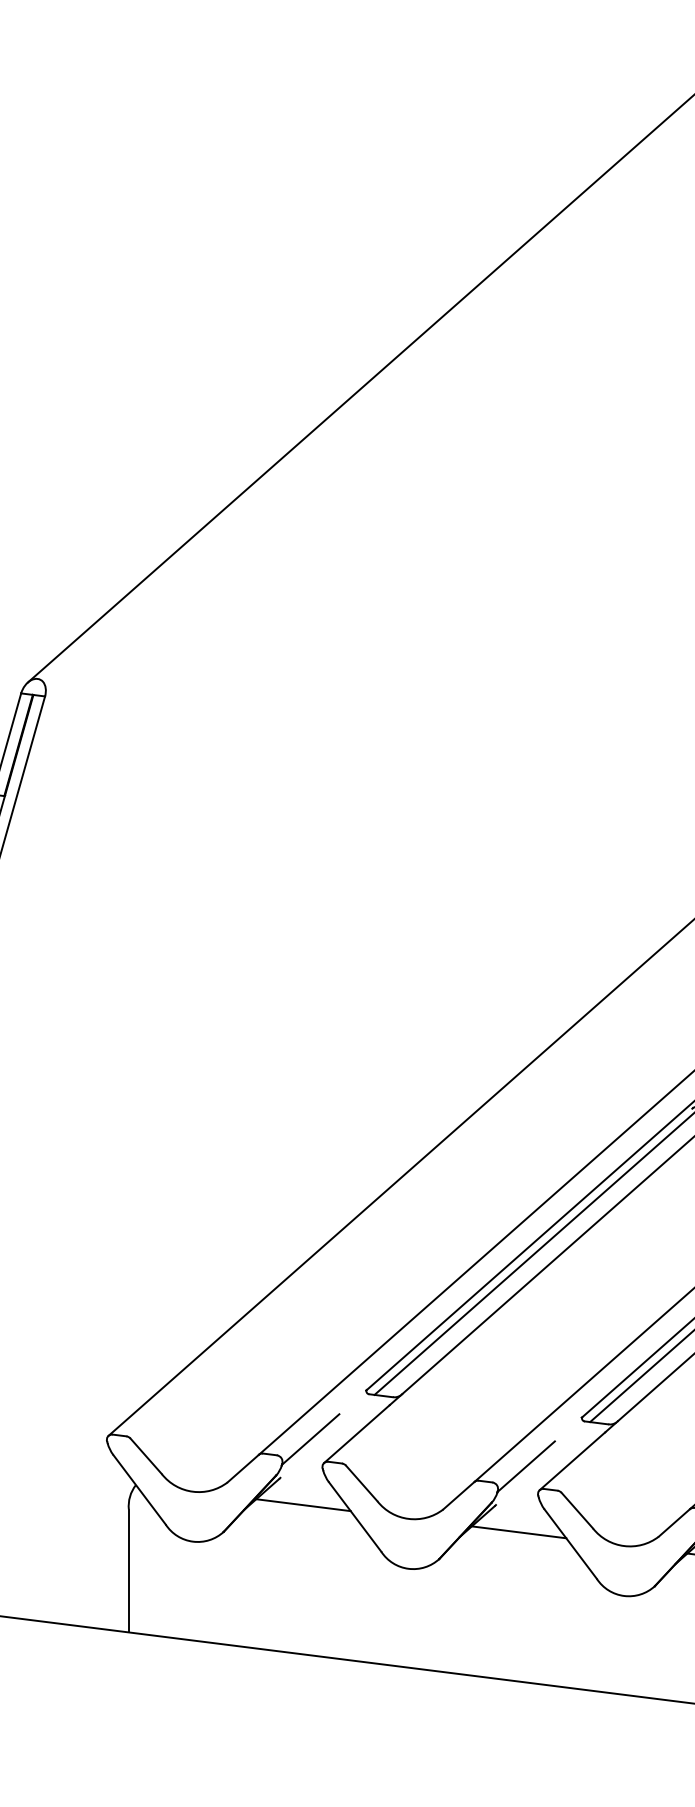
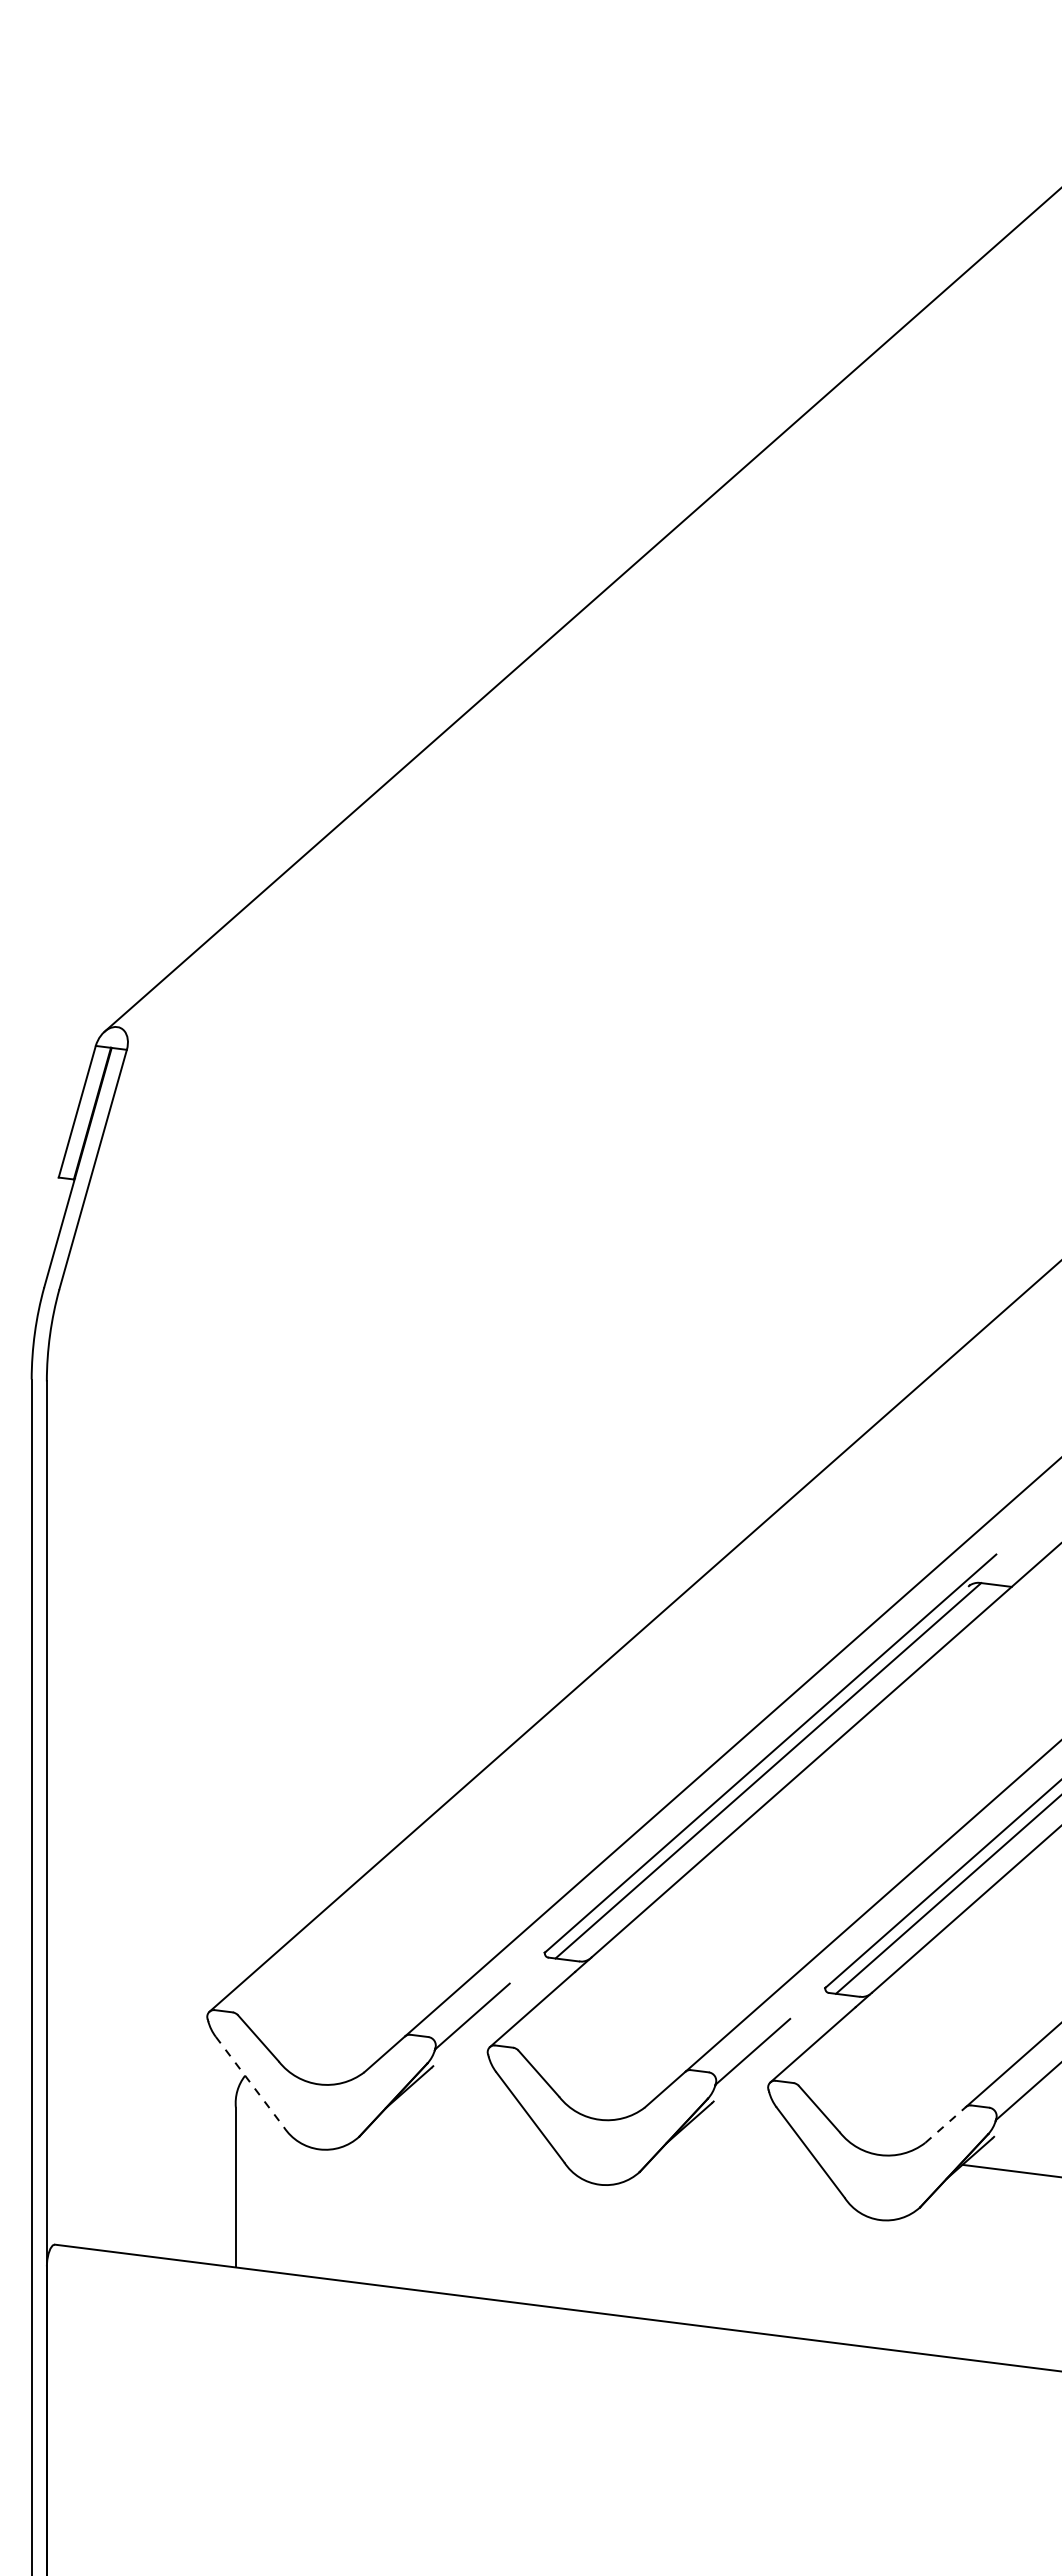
line: (139, 1489) -> (249, 2081), solid -> dashed
line: (303, 1504) -> (462, 2101), removed
line: (675, 1522) -> (946, 2124), solid -> dashed
line: (519, 1532) -> (743, 2137), removed

